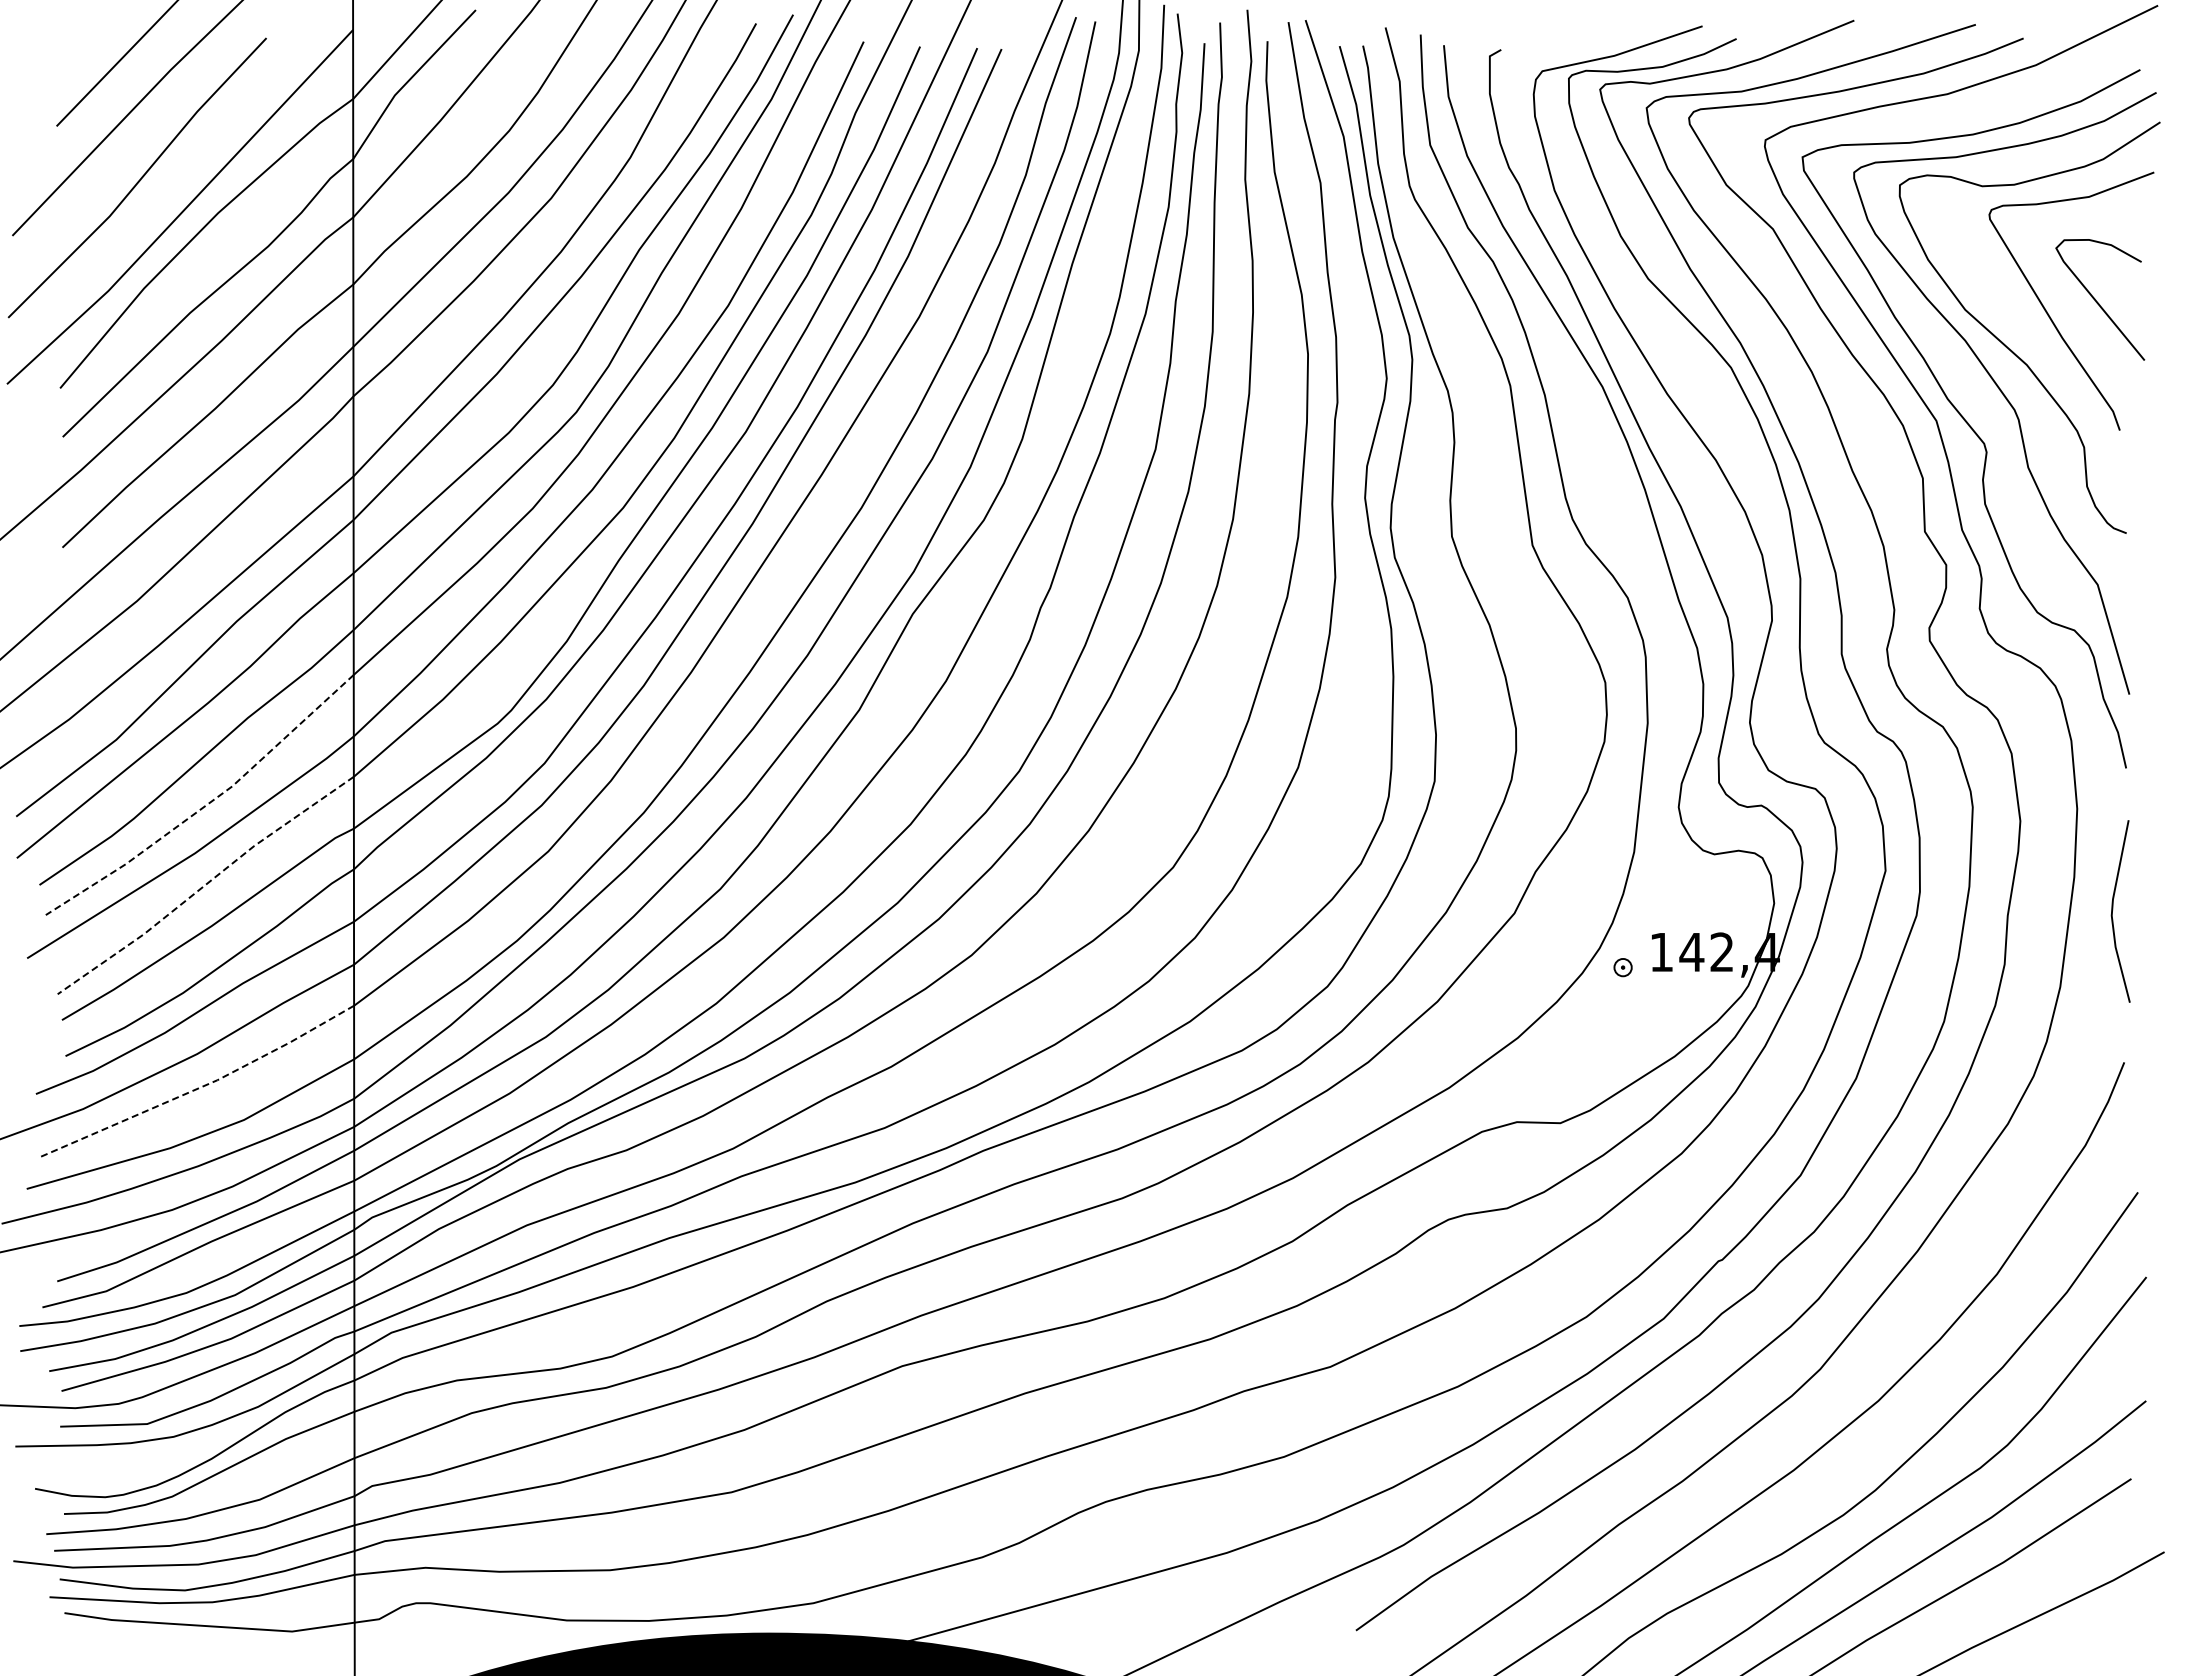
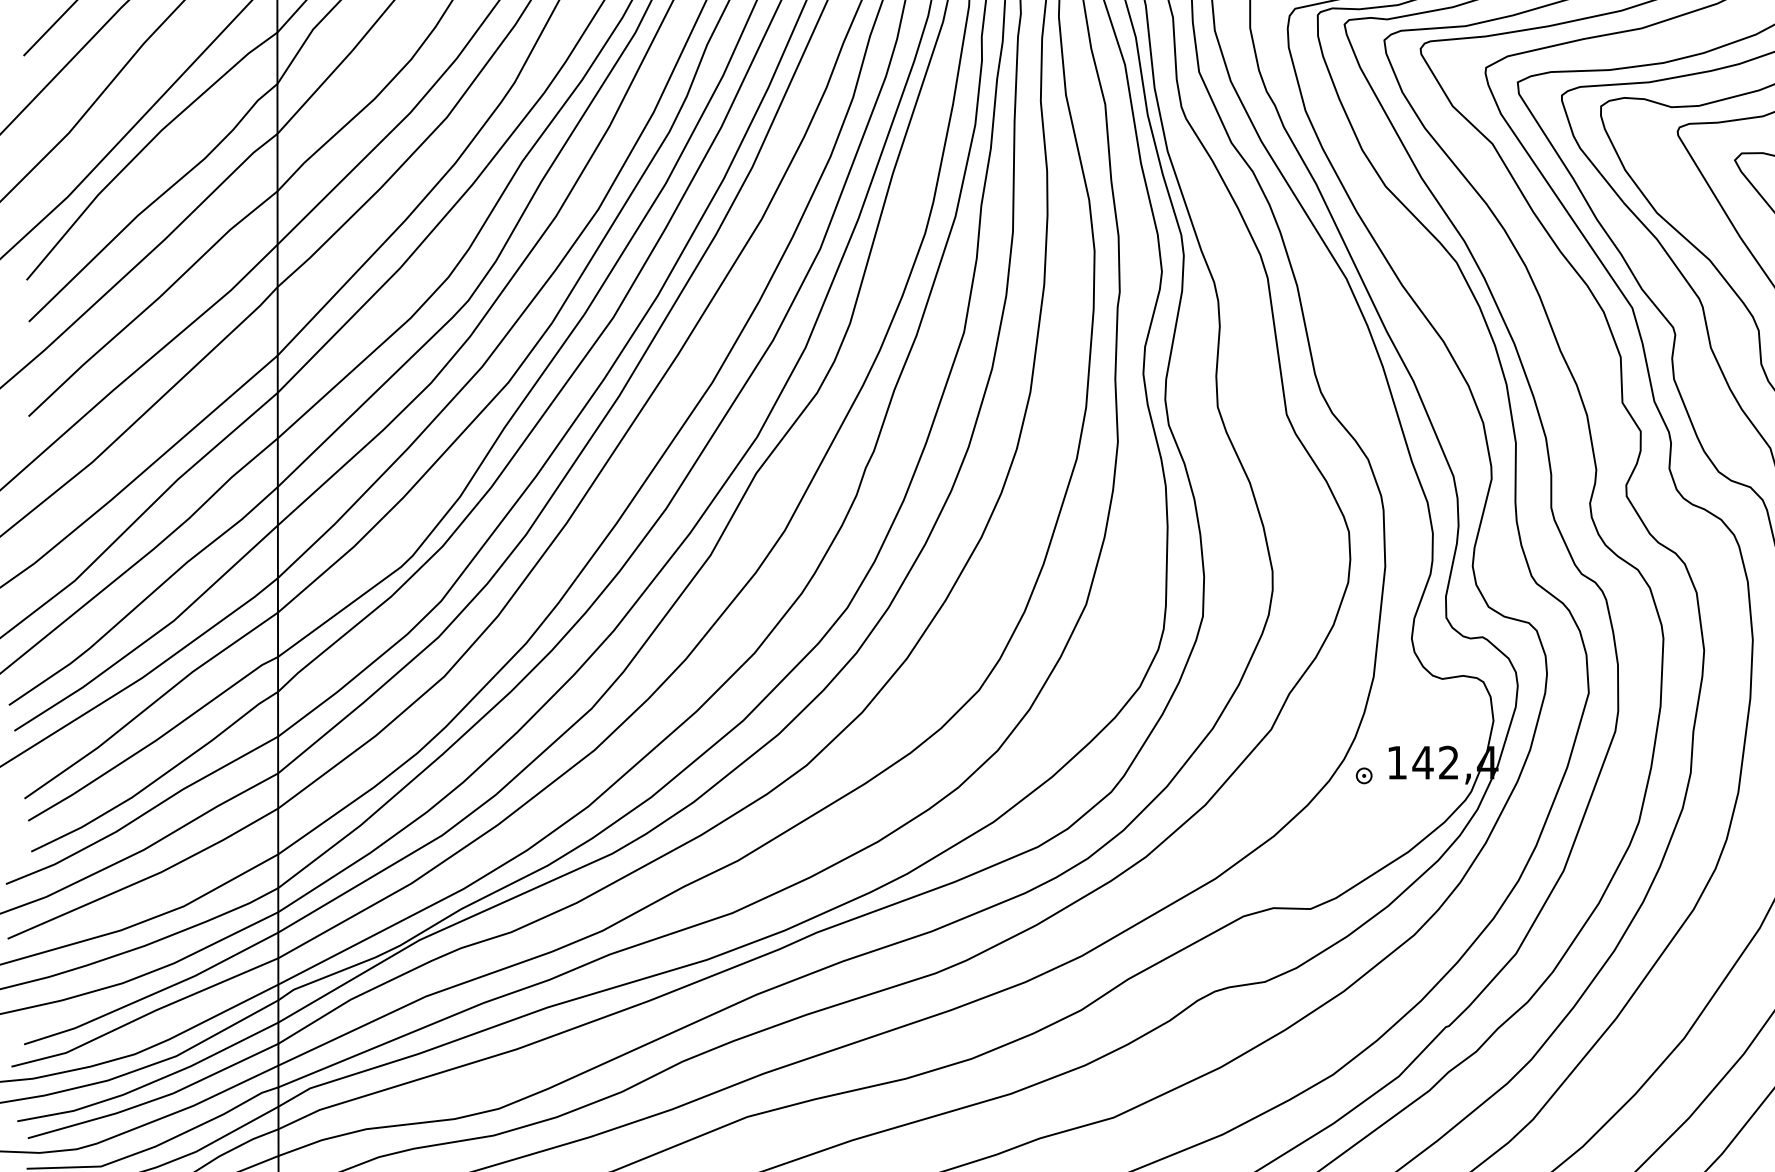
line: (207, 804) -> (152, 636), dashed -> solid
line: (205, 885) -> (151, 705), dashed -> solid
line: (200, 1087) -> (146, 878), dashed -> solid

